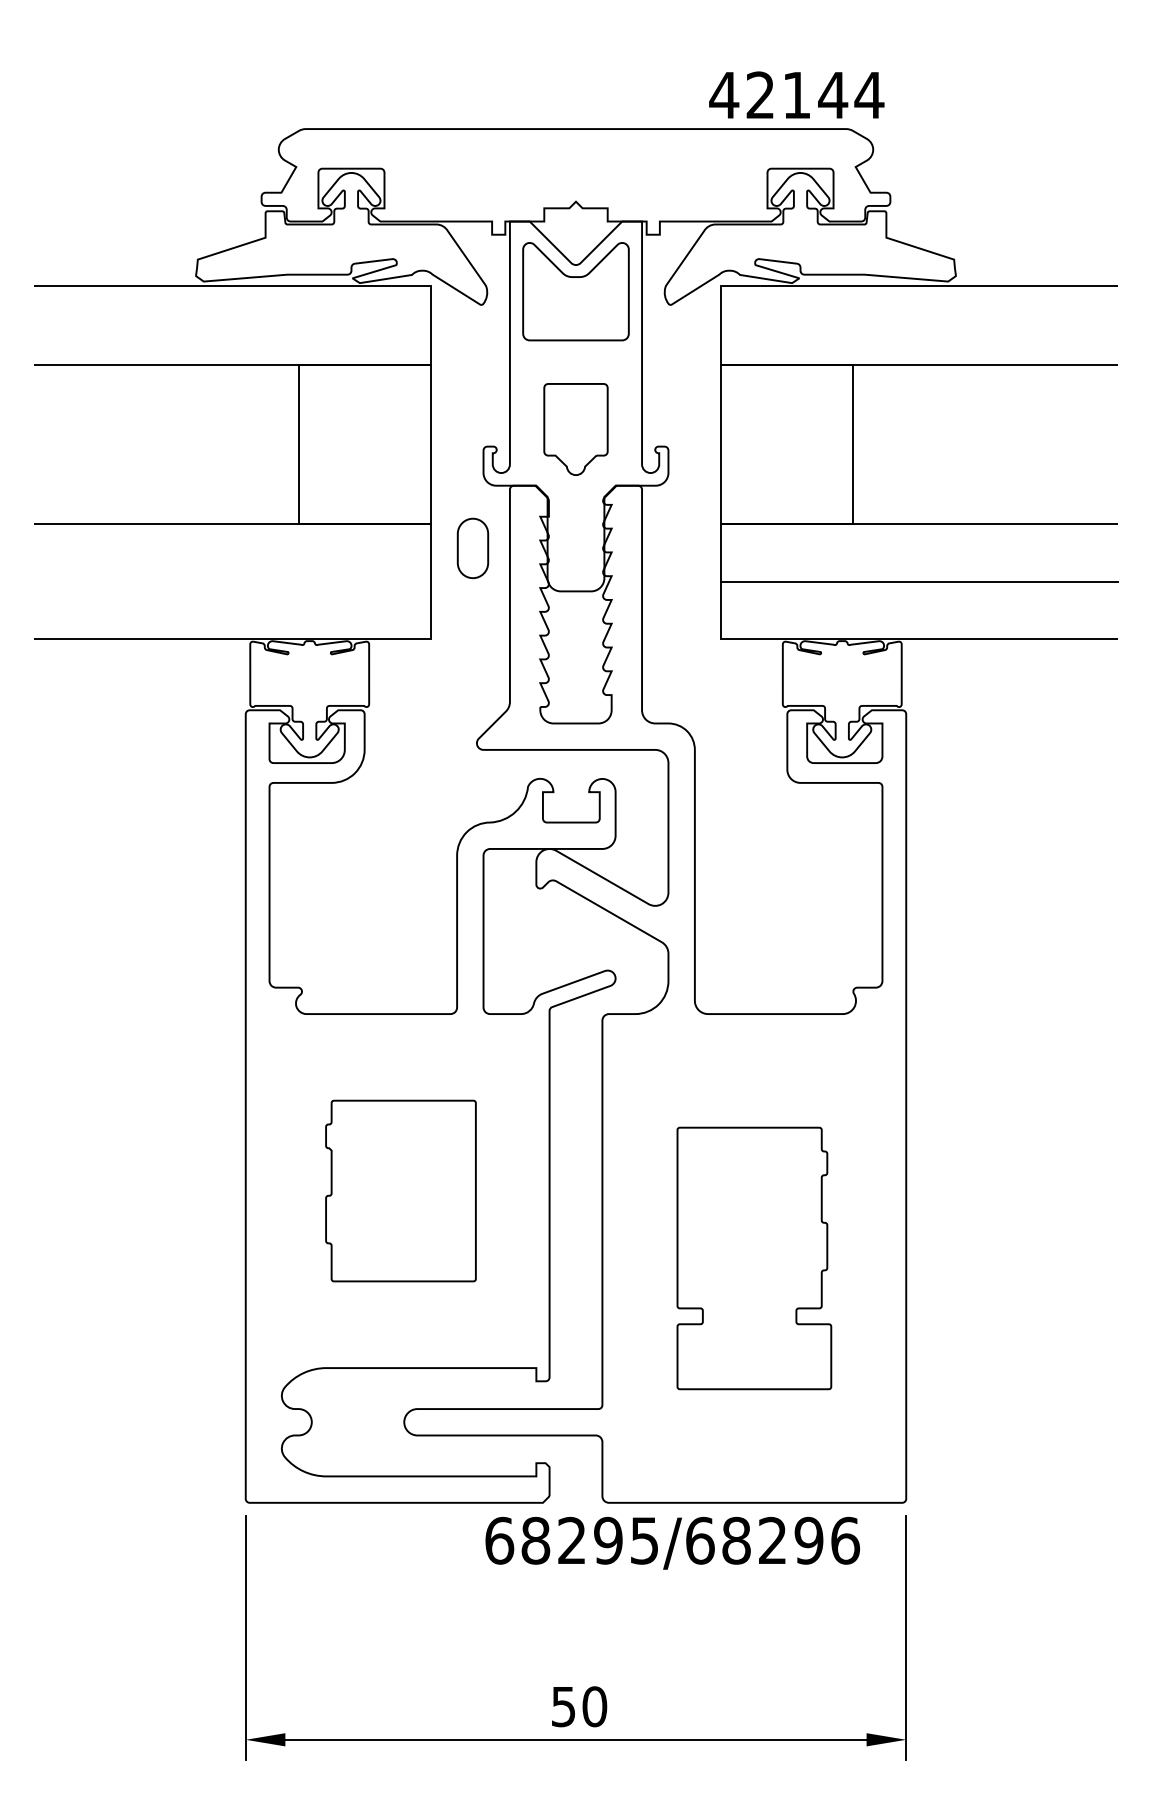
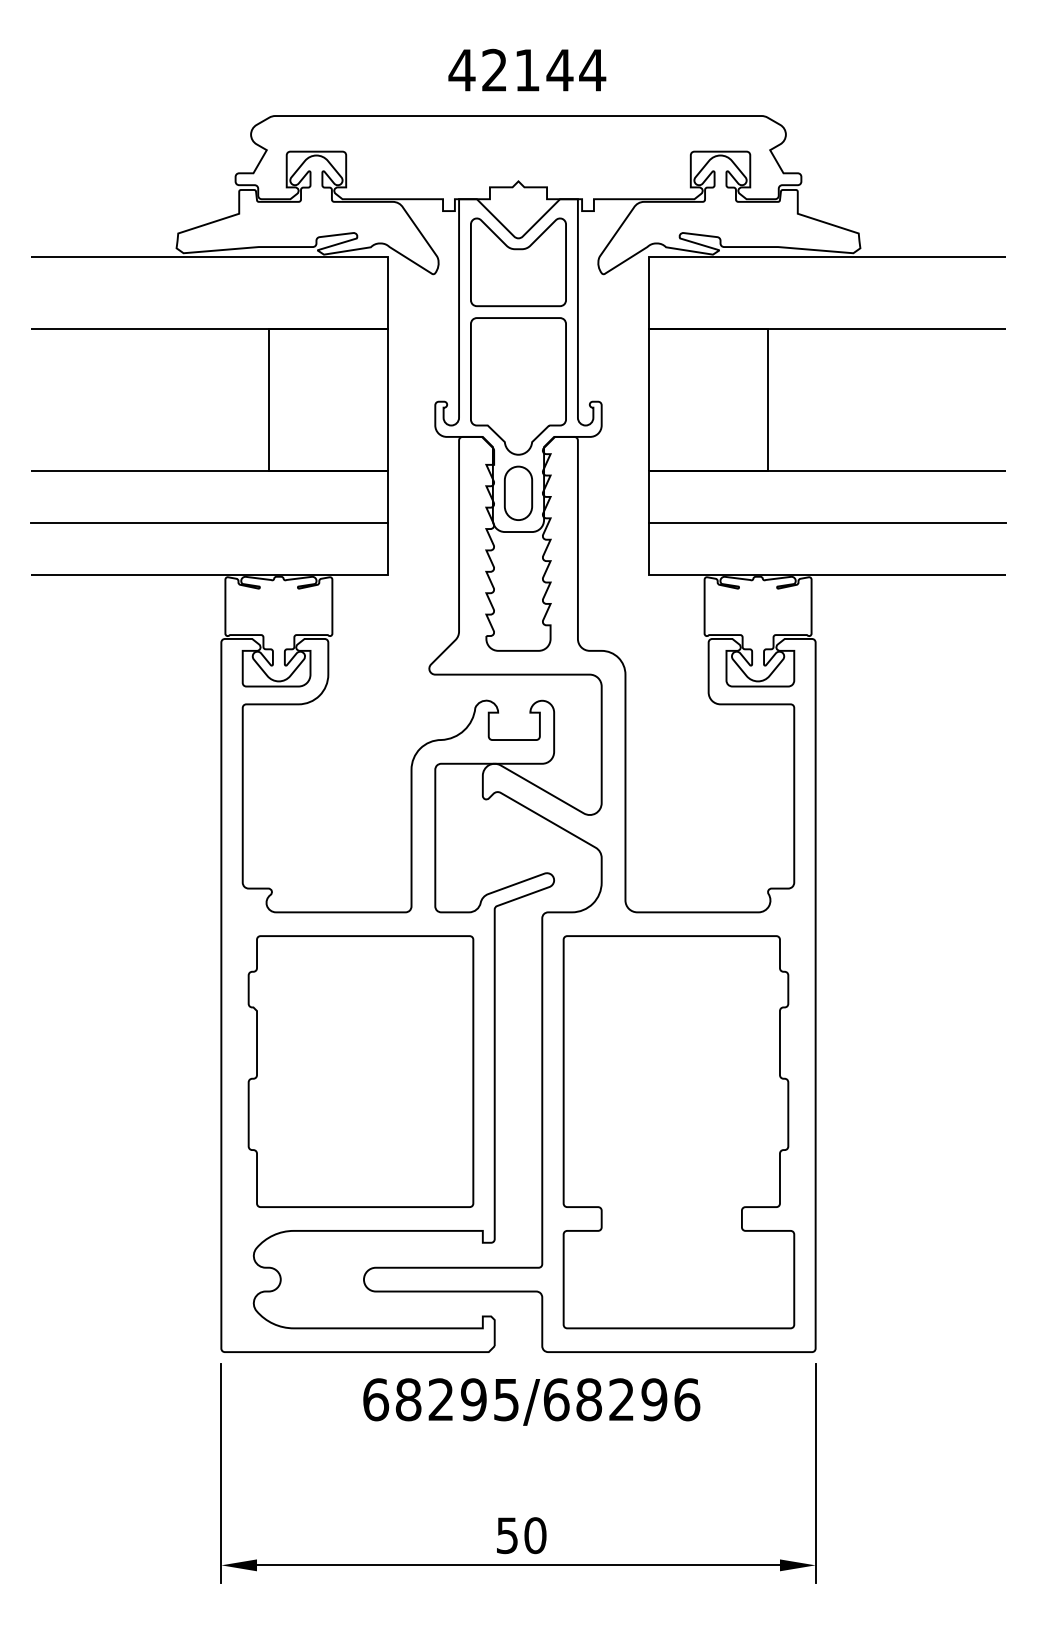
text: (796, 94) -> (527, 69), moved
part: (575, 429) -> (518, 386), size x1.67
part: (472, 548) -> (518, 493), moved
line: (232, 581) -> (209, 523), added
part: (400, 1190) -> (360, 1071), size x1.67
part: (754, 1258) -> (679, 1132), size x1.67
text: (672, 1542) -> (531, 1401), moved

